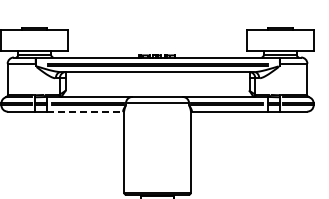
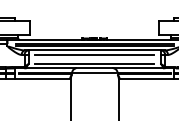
line: (157, 78) -> (94, 55), added
line: (157, 90) -> (94, 63), added
line: (85, 111) -> (43, 78), dashed -> solid

